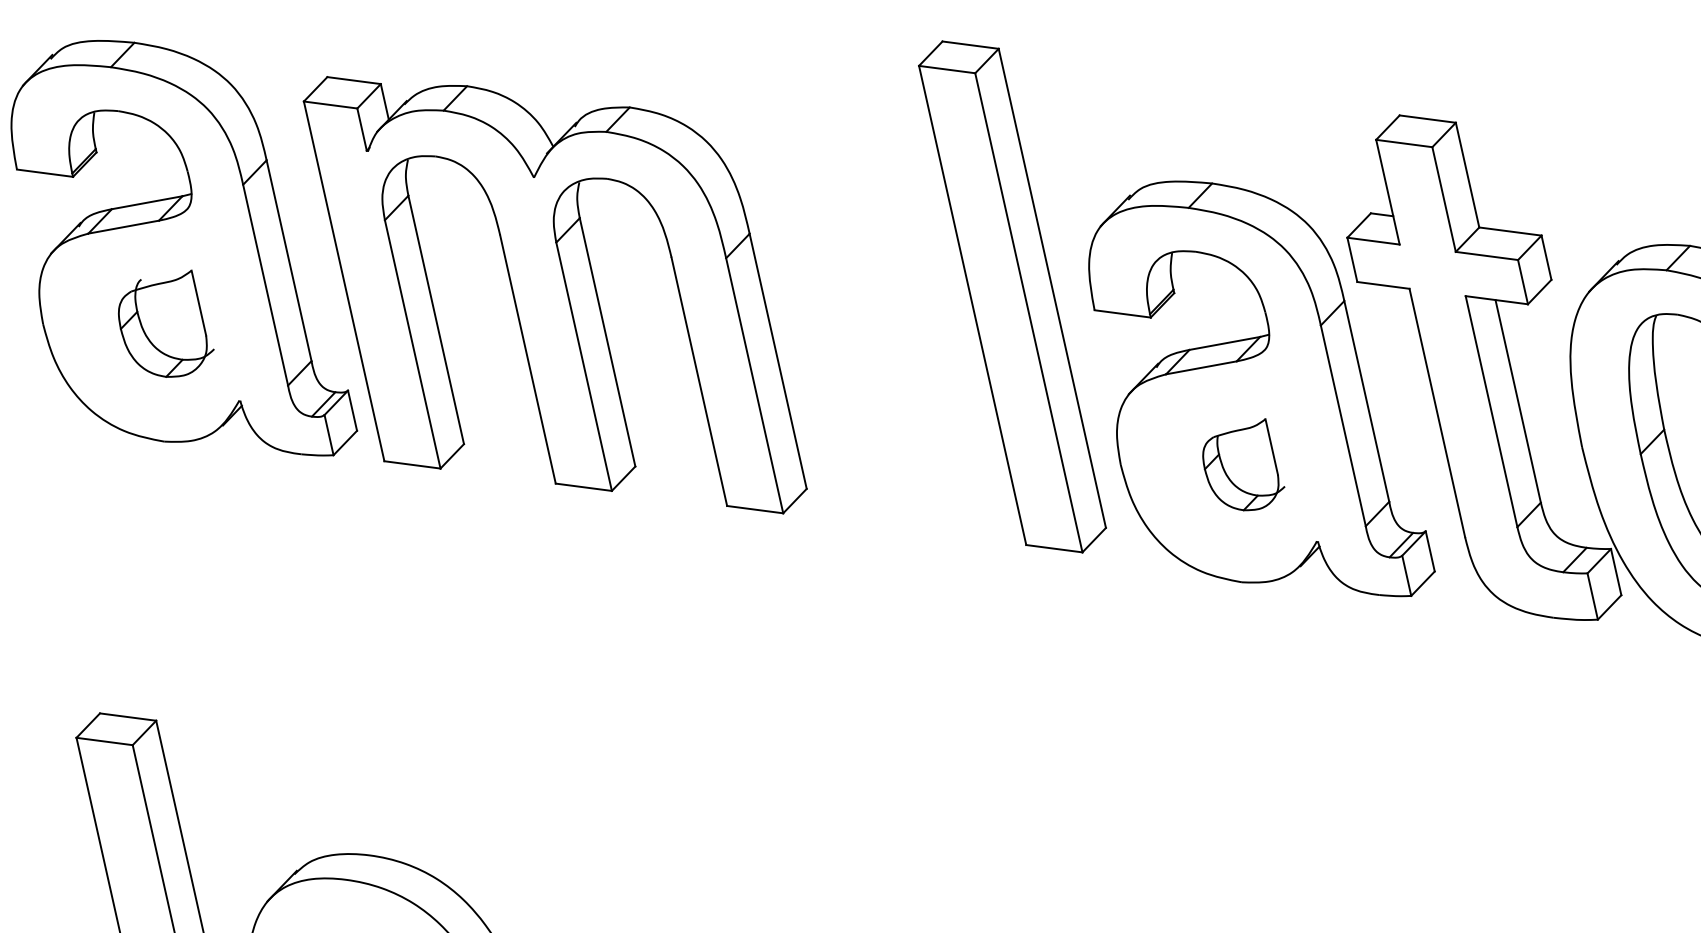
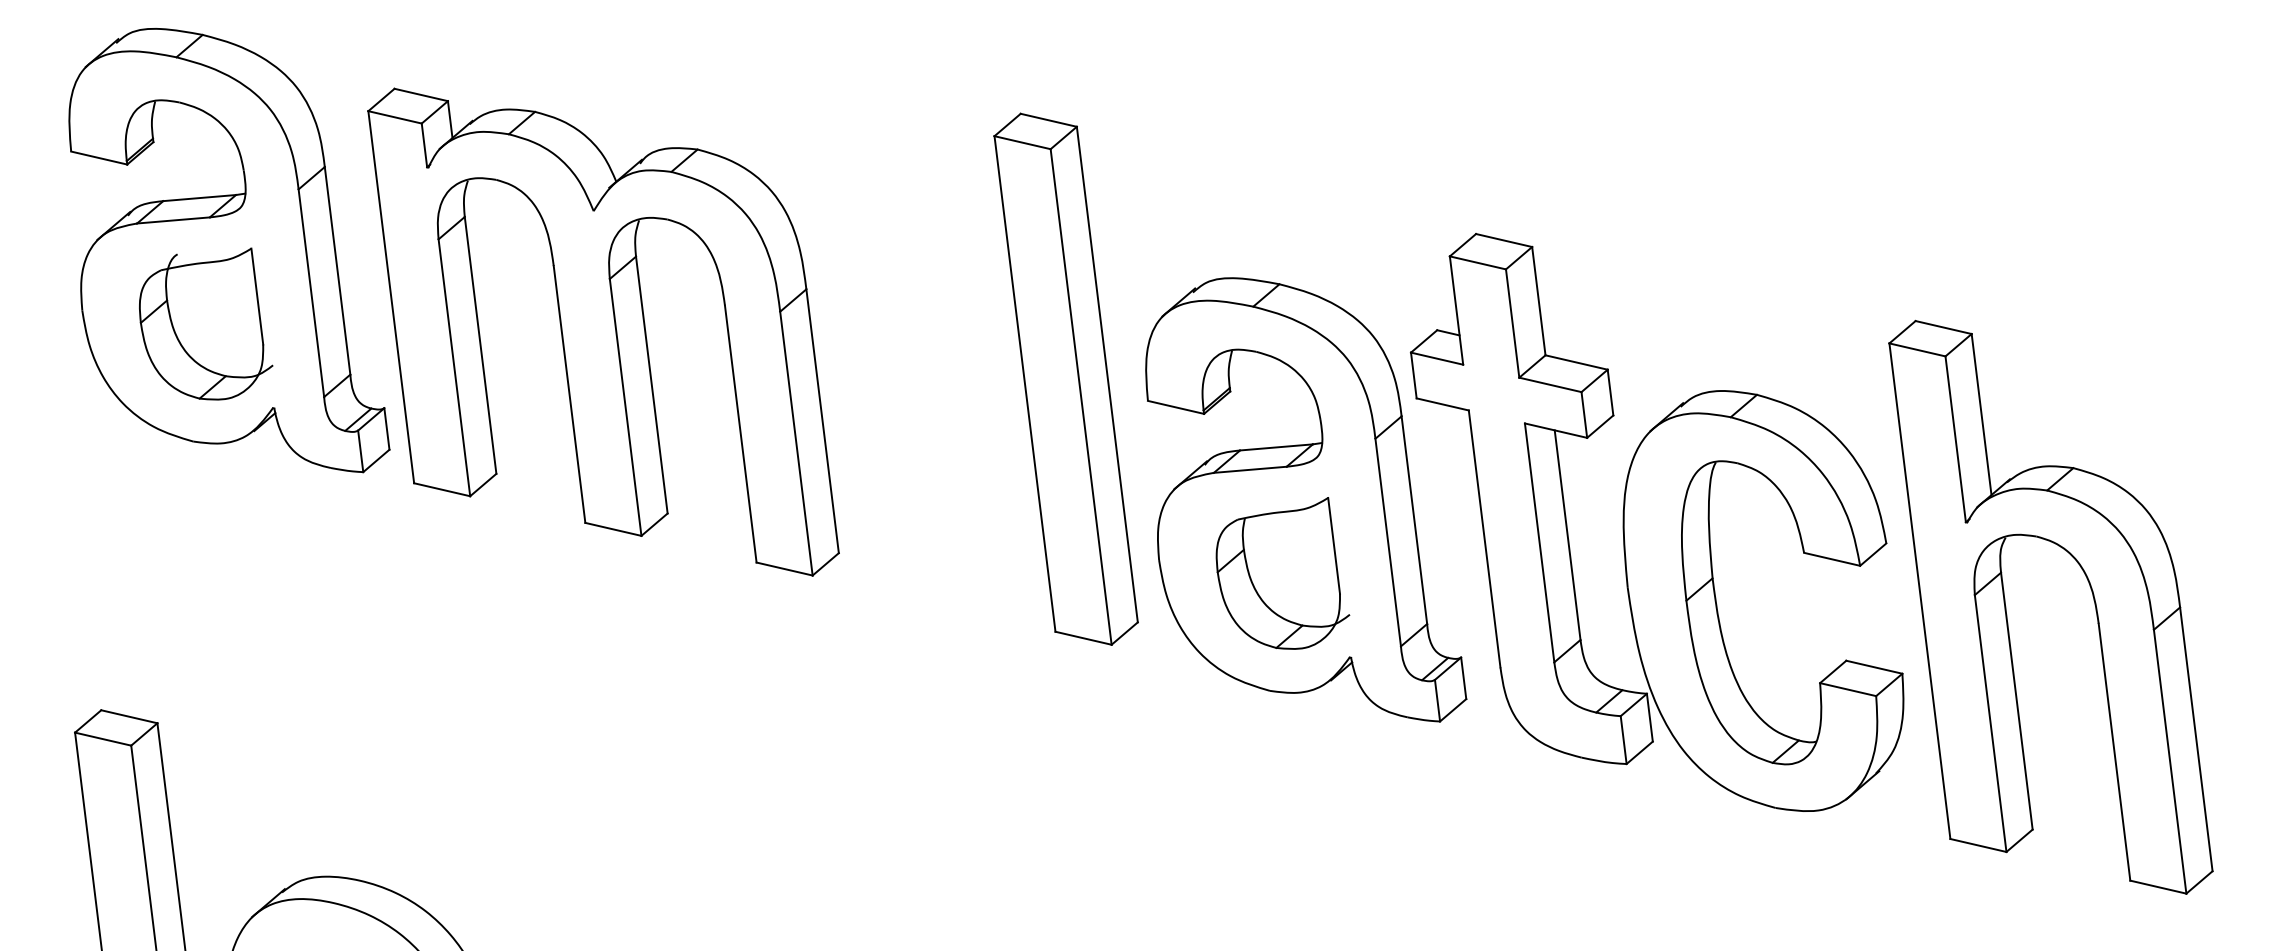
part: (165, 324) -> (206, 323), size x1.43
part: (1242, 466) -> (1282, 573), size x1.67

